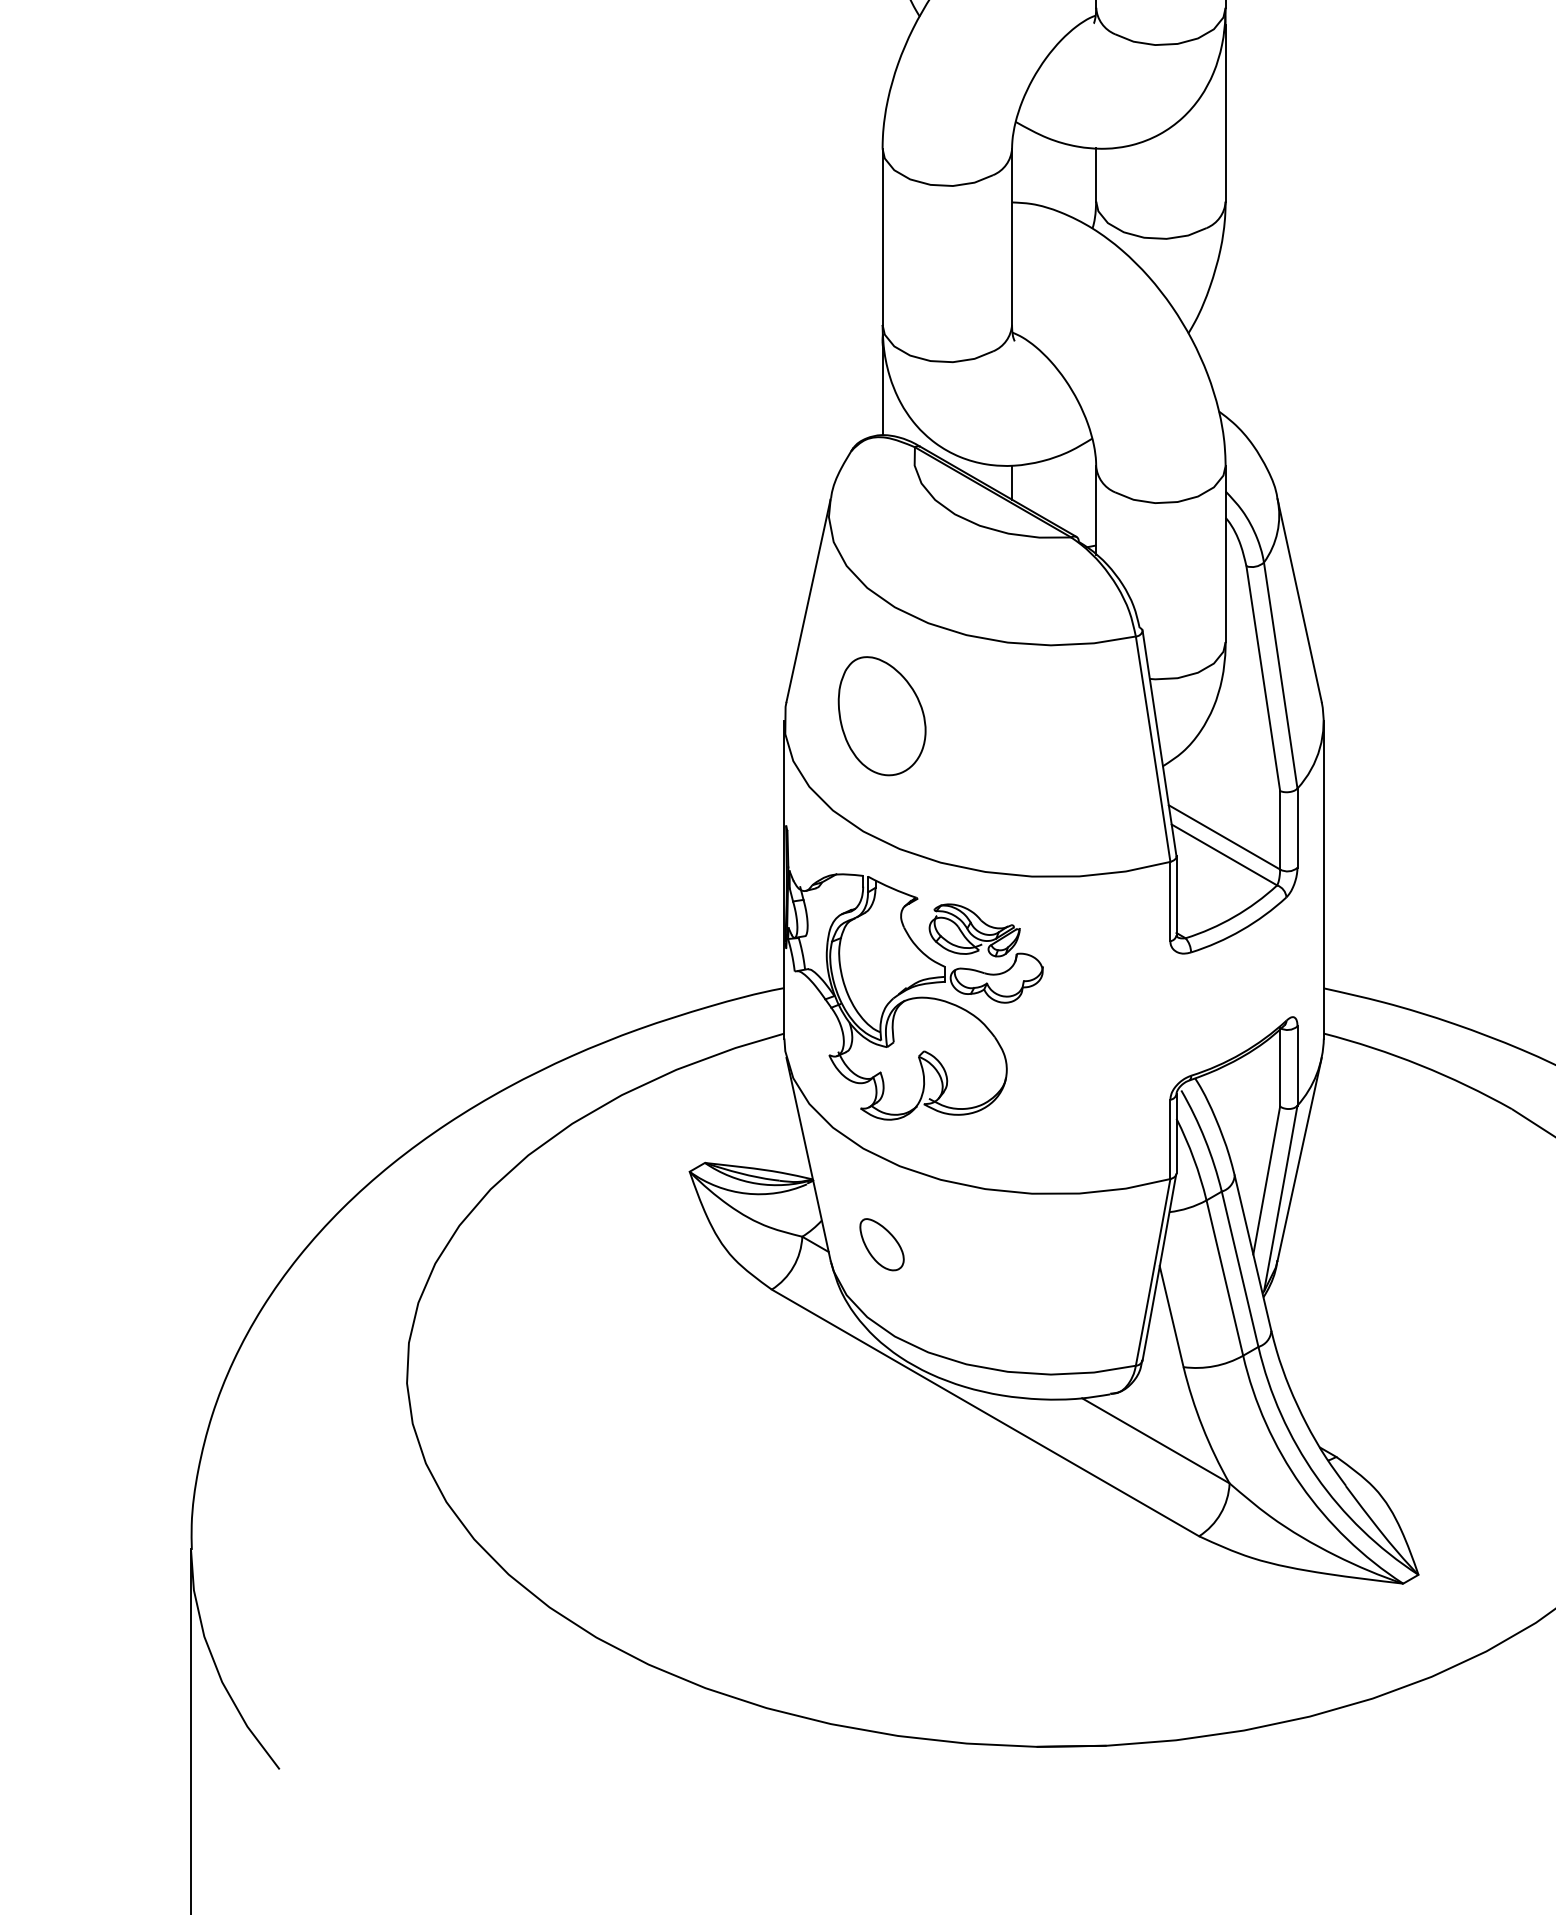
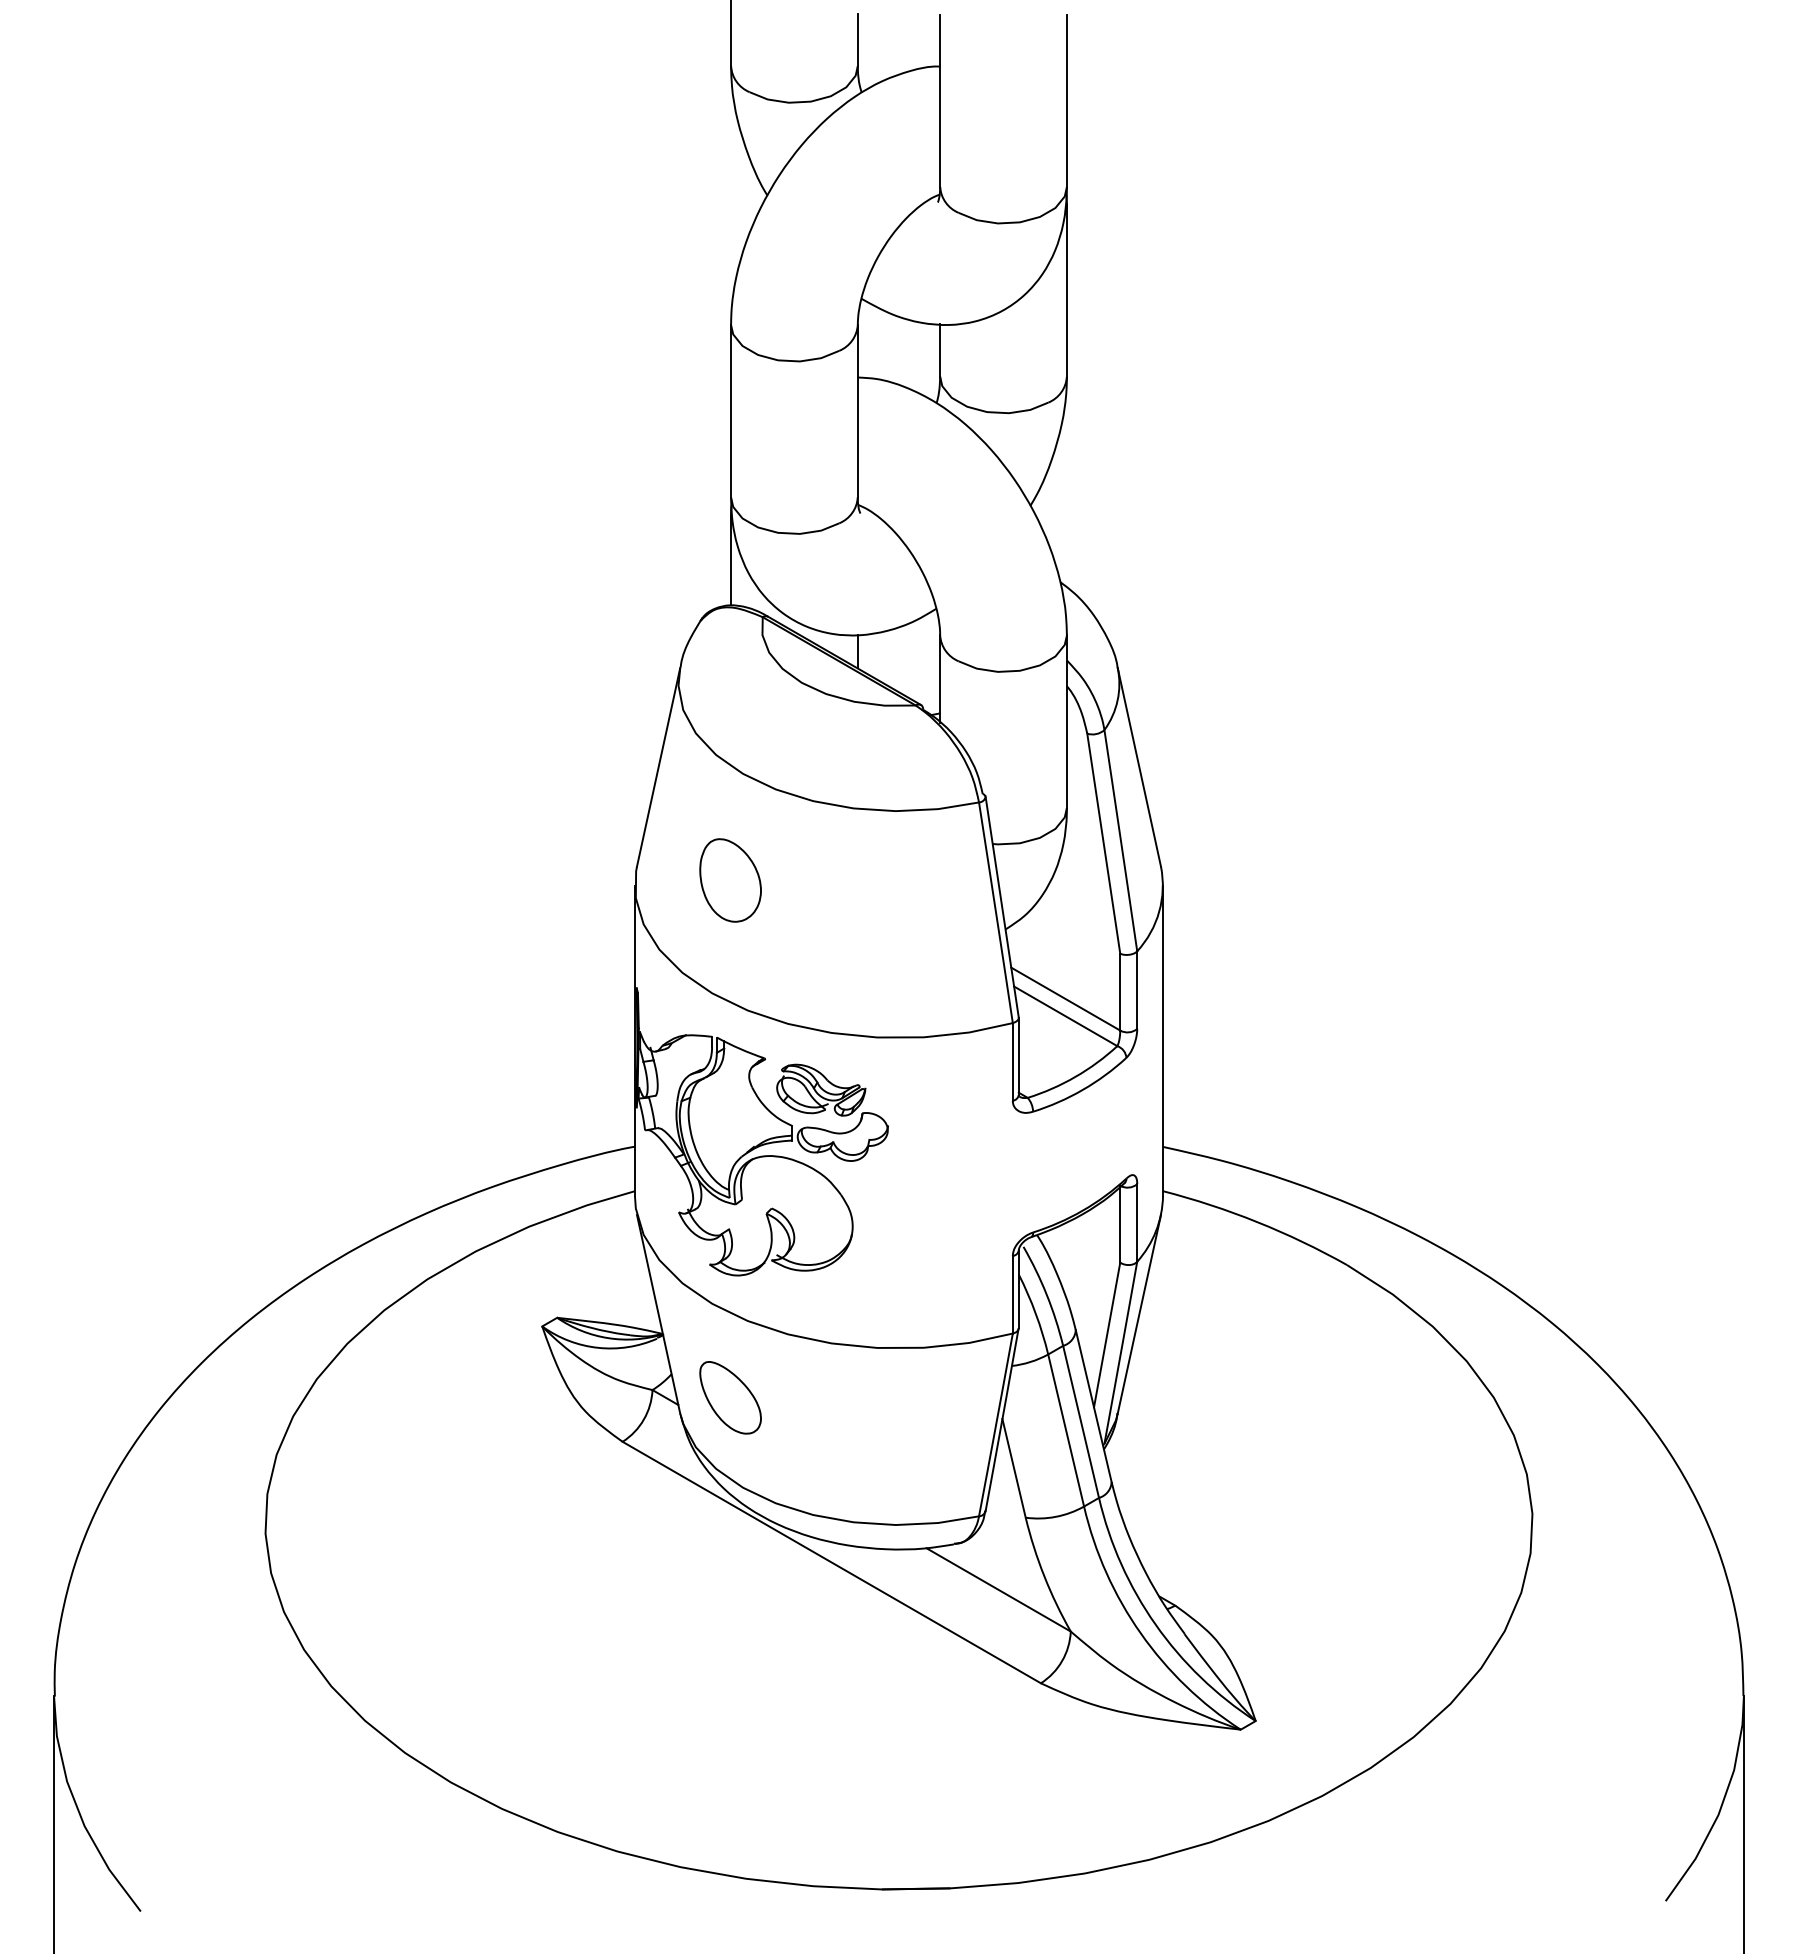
part: (881, 716) -> (730, 880), size x0.71
part: (881, 1244) -> (730, 1397), size x1.43

